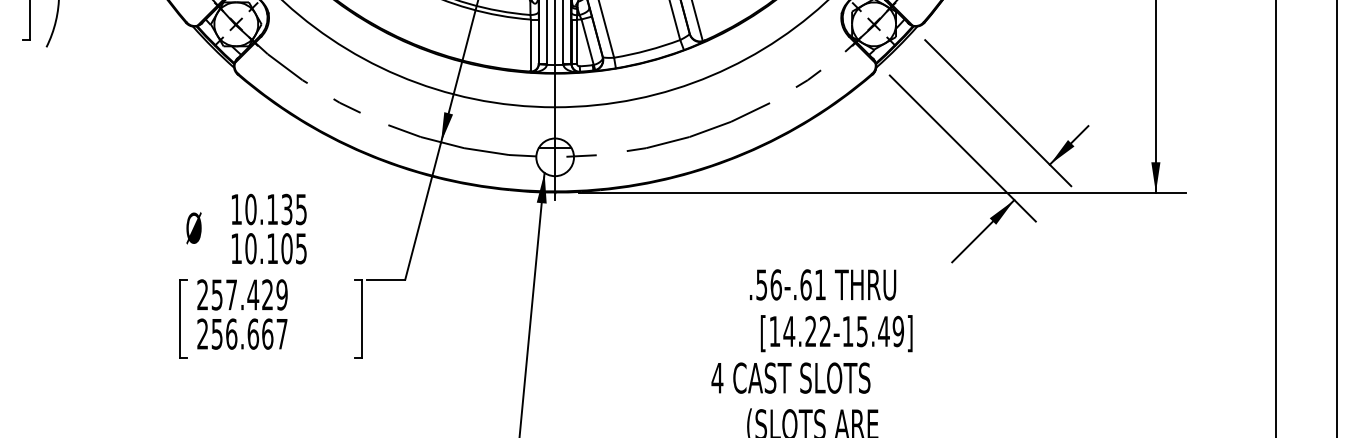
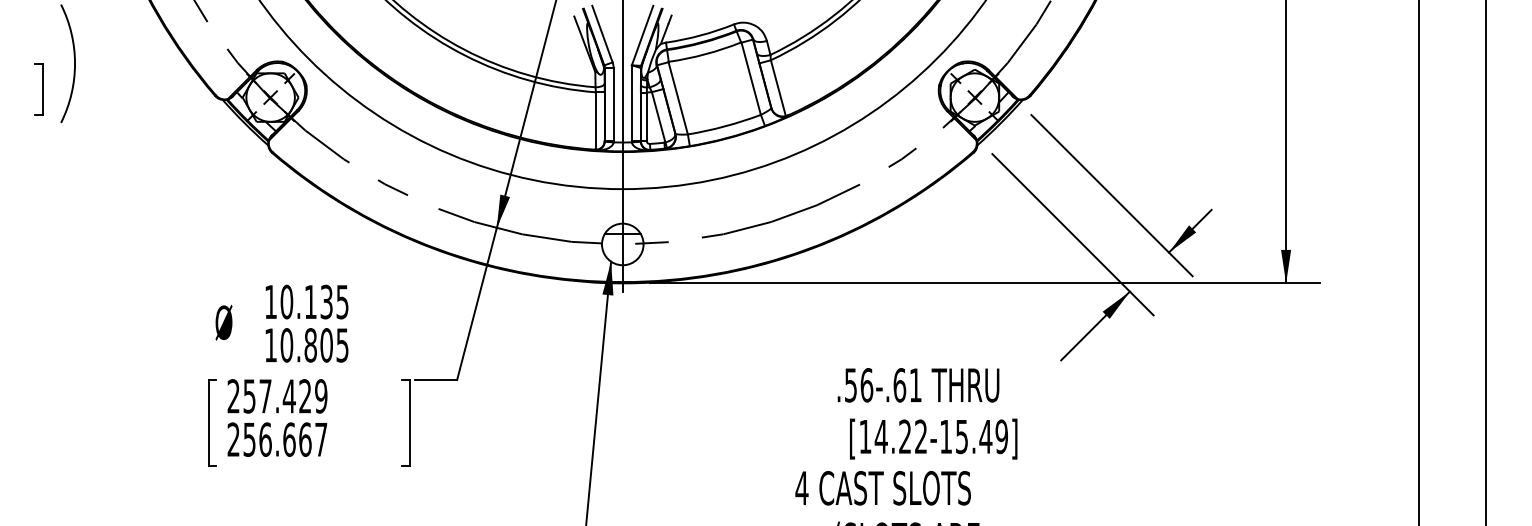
text: (272, 248) -> (310, 345), 10.105 -> 10.805

